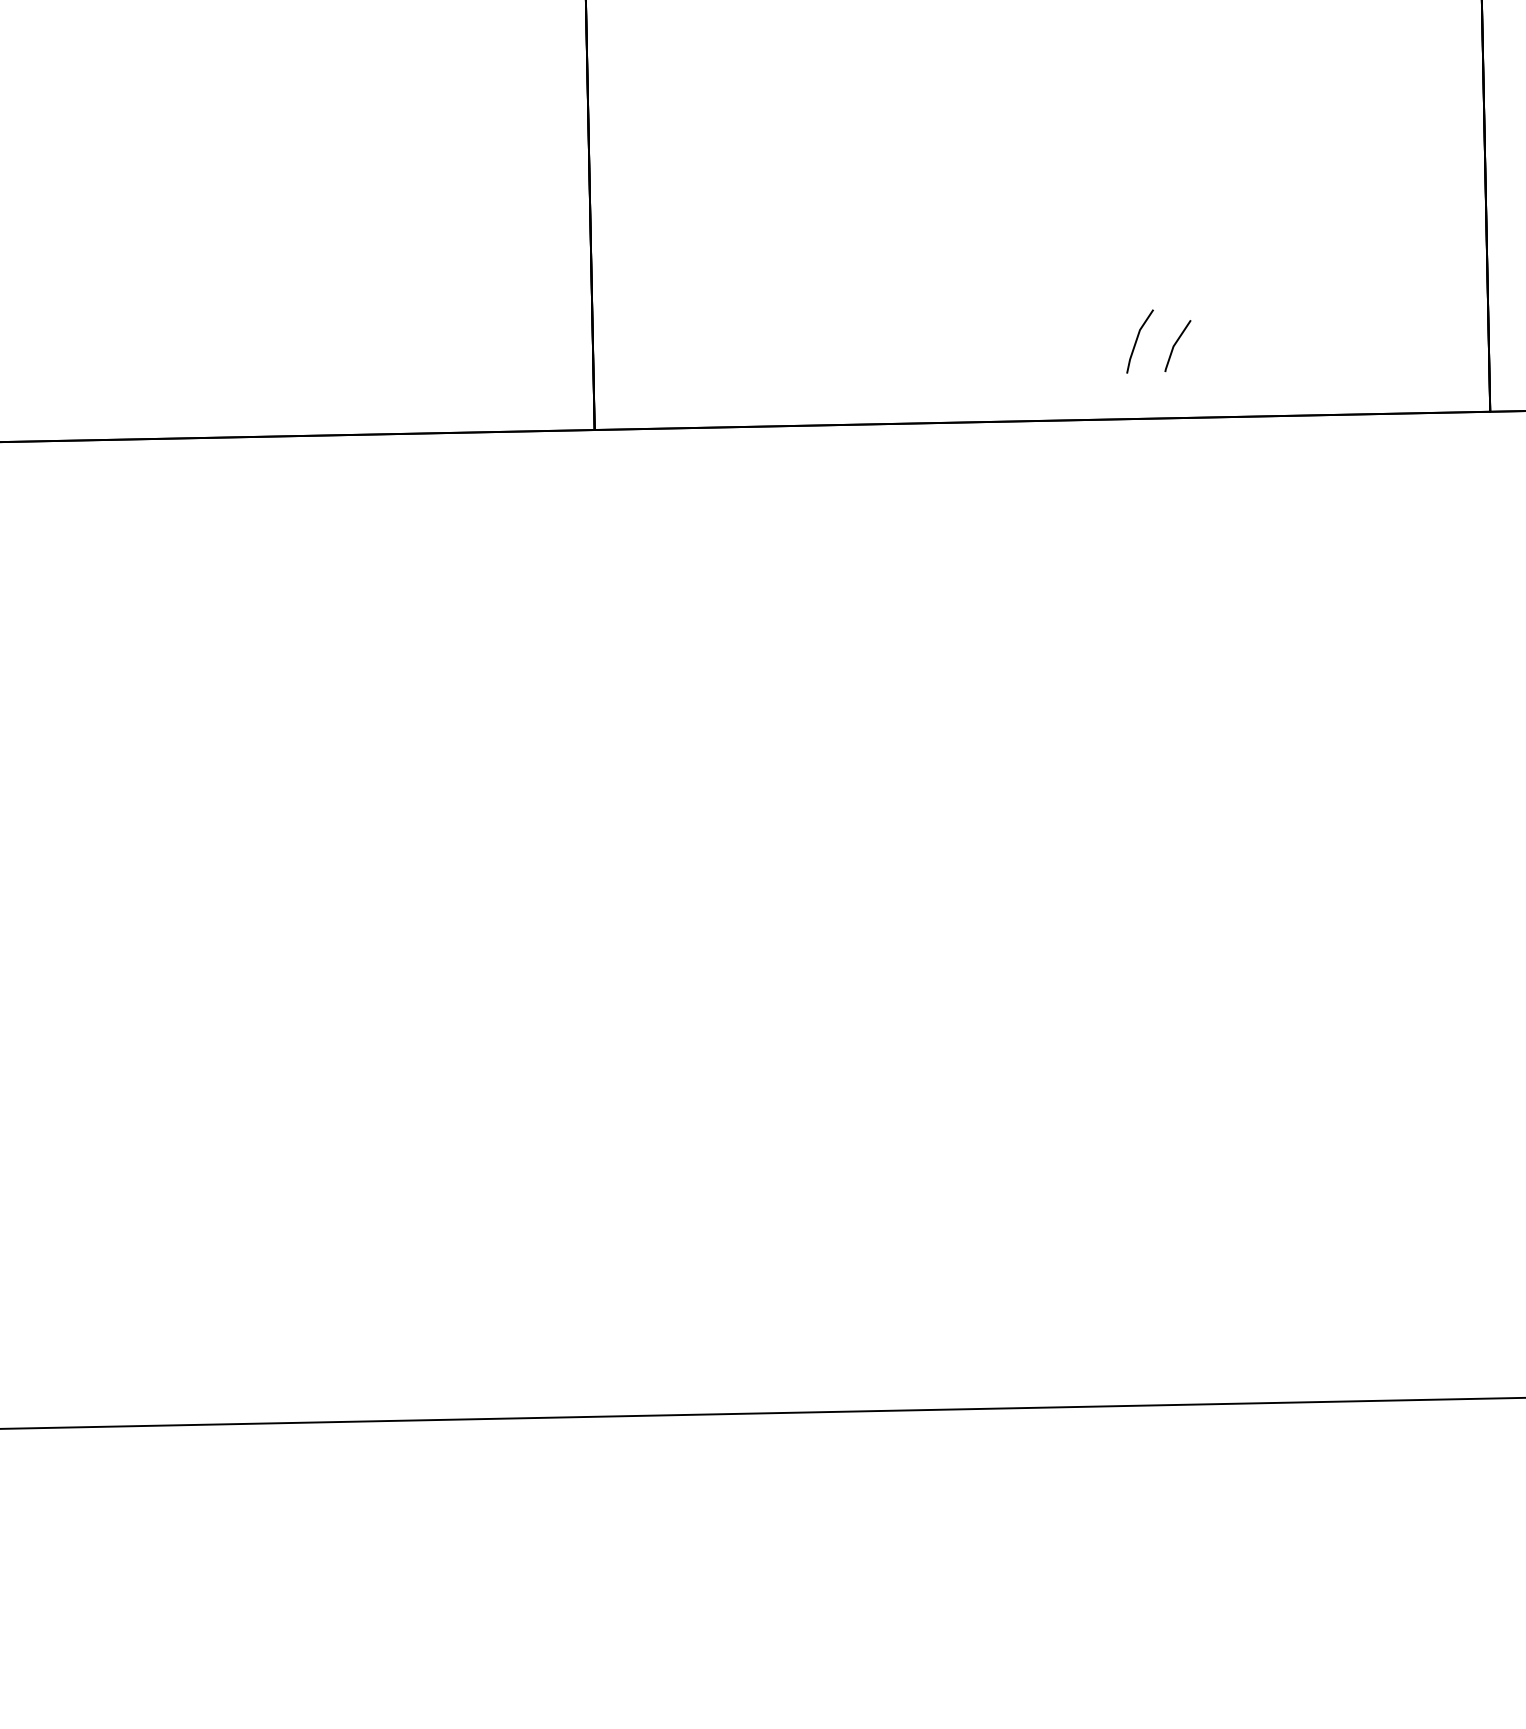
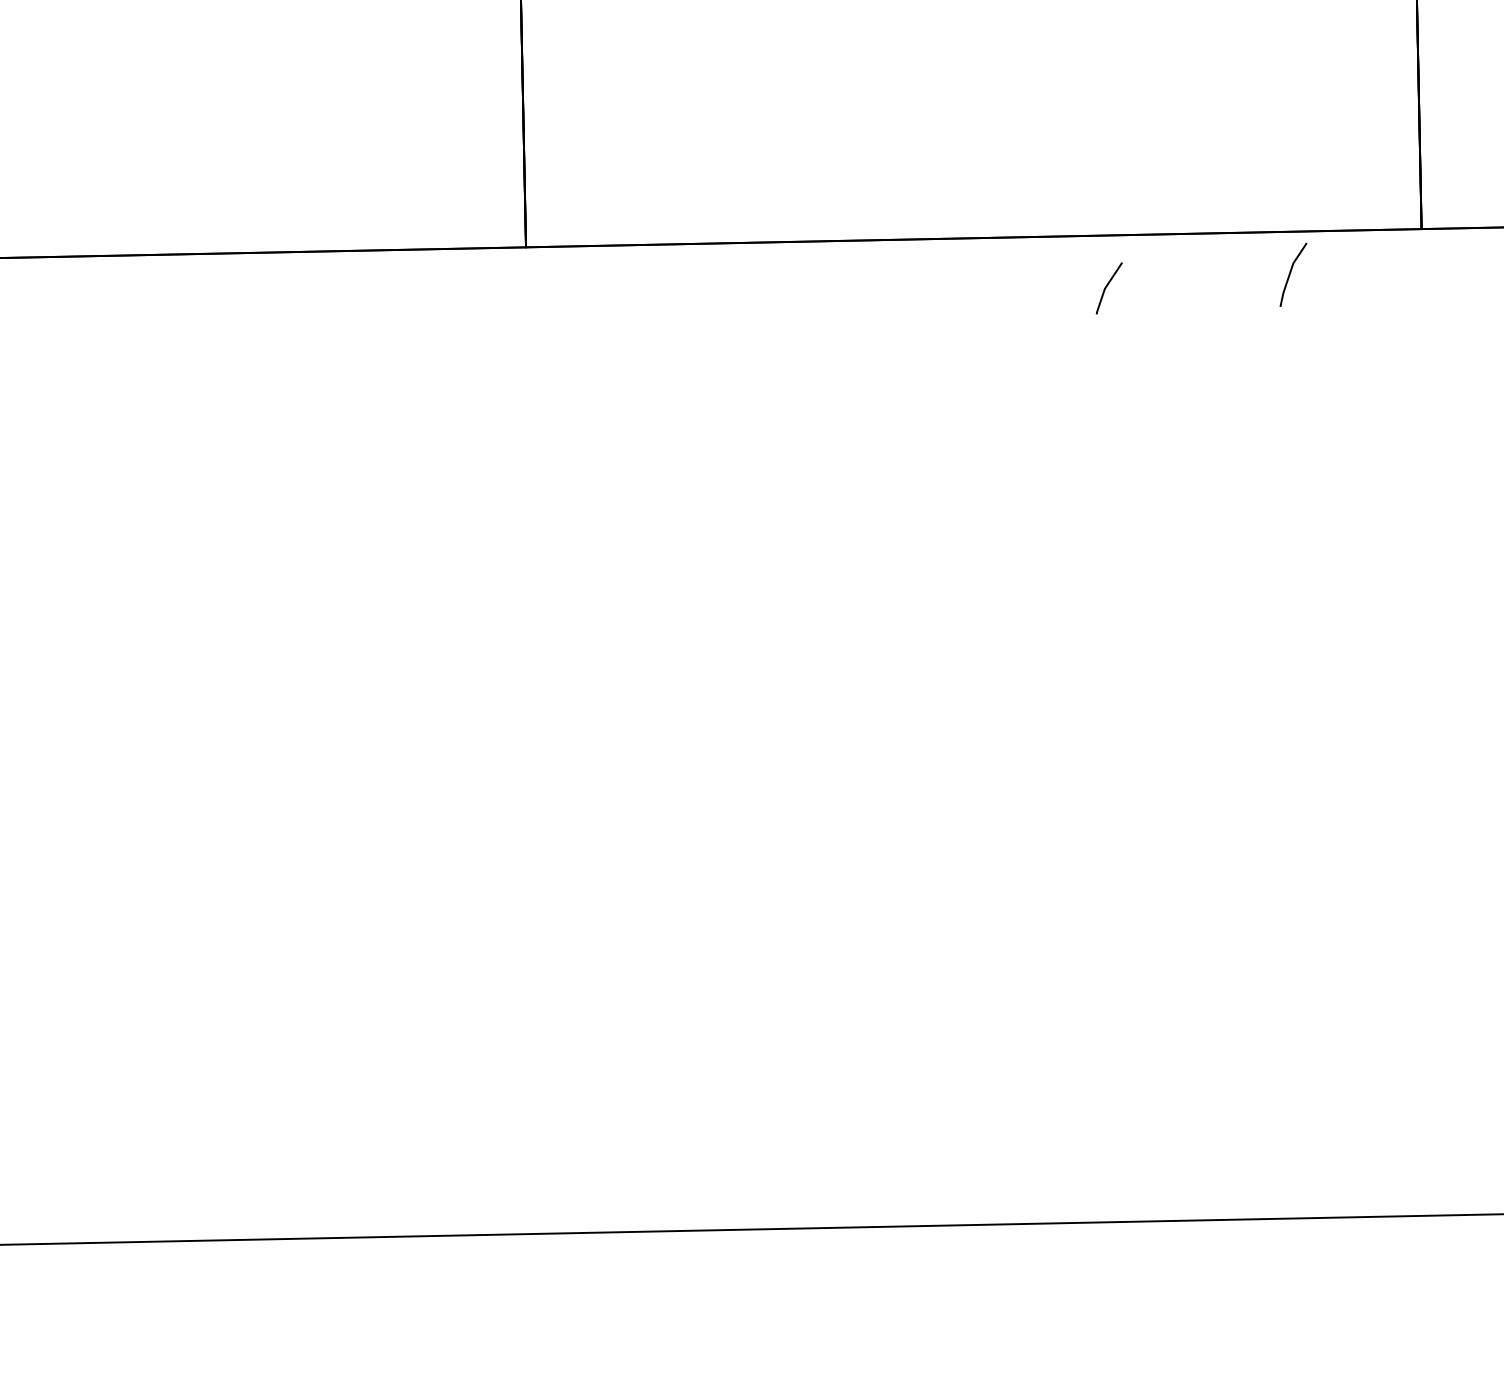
line: (1137, 341) -> (1290, 274), moved
line: (1175, 345) -> (1106, 287), moved

